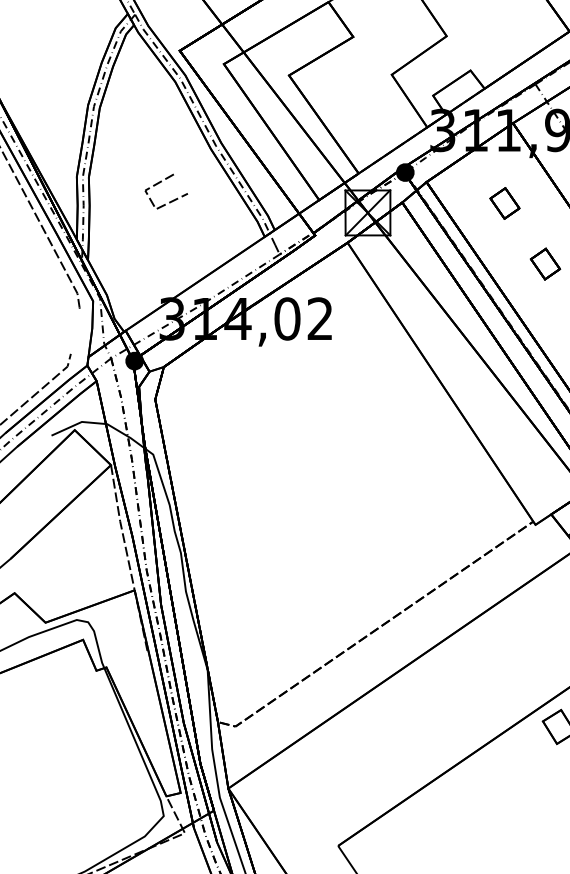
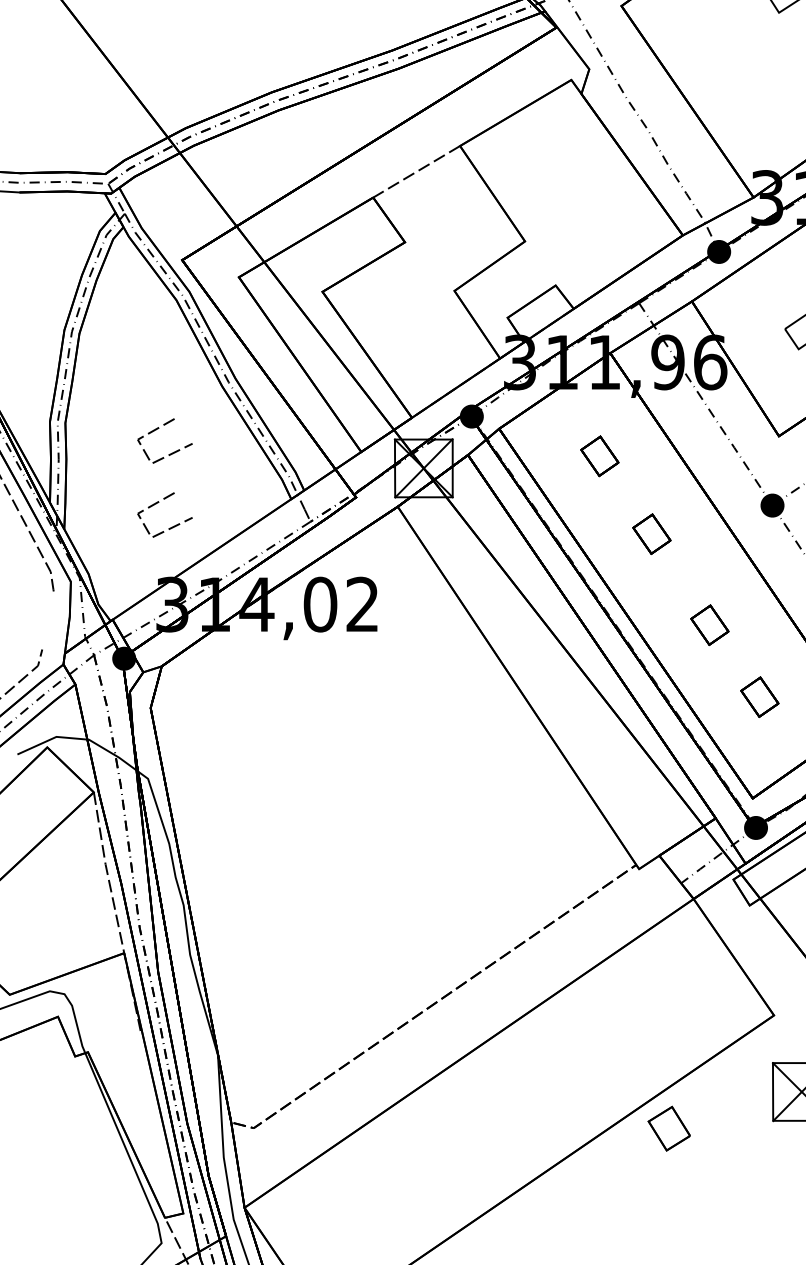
line: (161, 240) -> (158, 503), added

